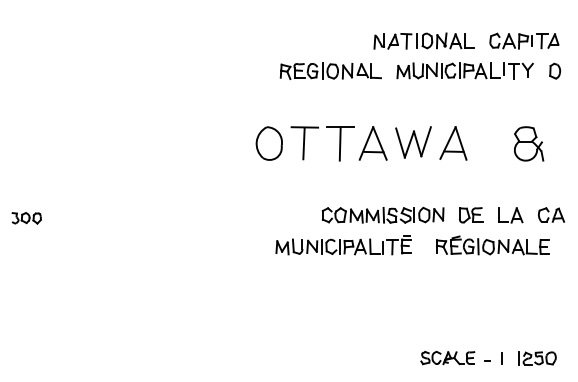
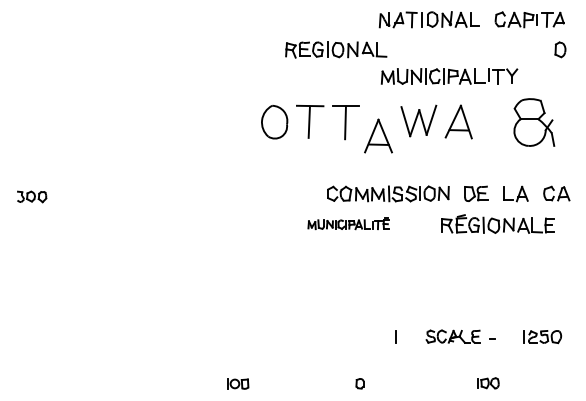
part: (465, 70) -> (449, 76), moved
part: (373, 142) -> (378, 135), moved
part: (529, 143) -> (534, 122), size x1.4
part: (343, 244) -> (348, 223), size x0.6
line: (501, 357) -> (395, 336), moved

